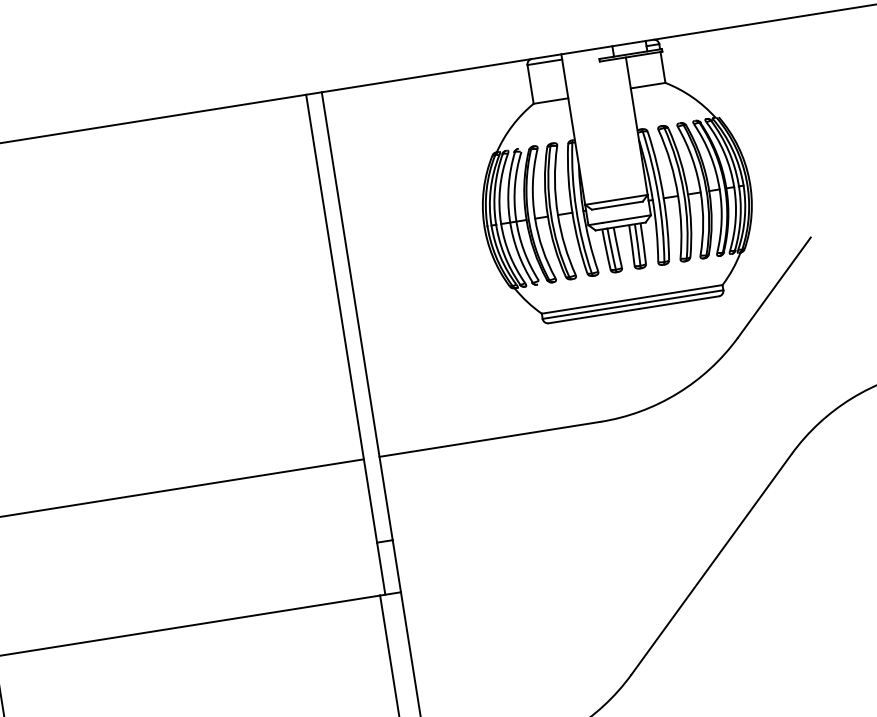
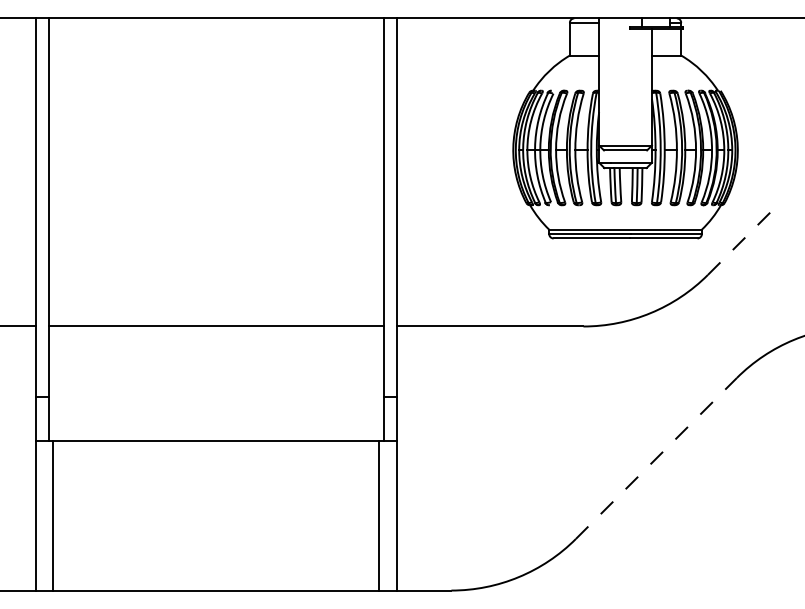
line: (774, 287) -> (744, 238), solid -> dashed
line: (711, 564) -> (656, 458), solid -> dashed

